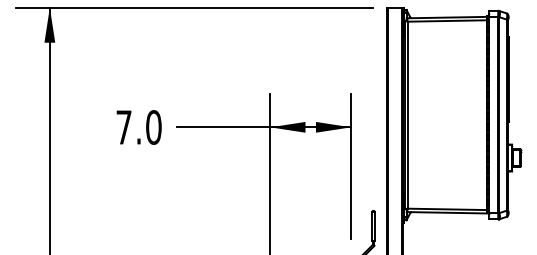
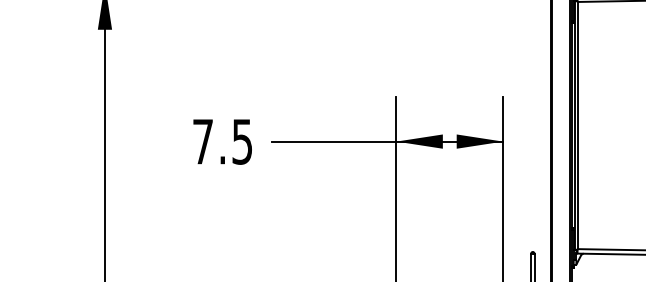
text: (153, 127) -> (241, 141), 7.0 -> 7.5

